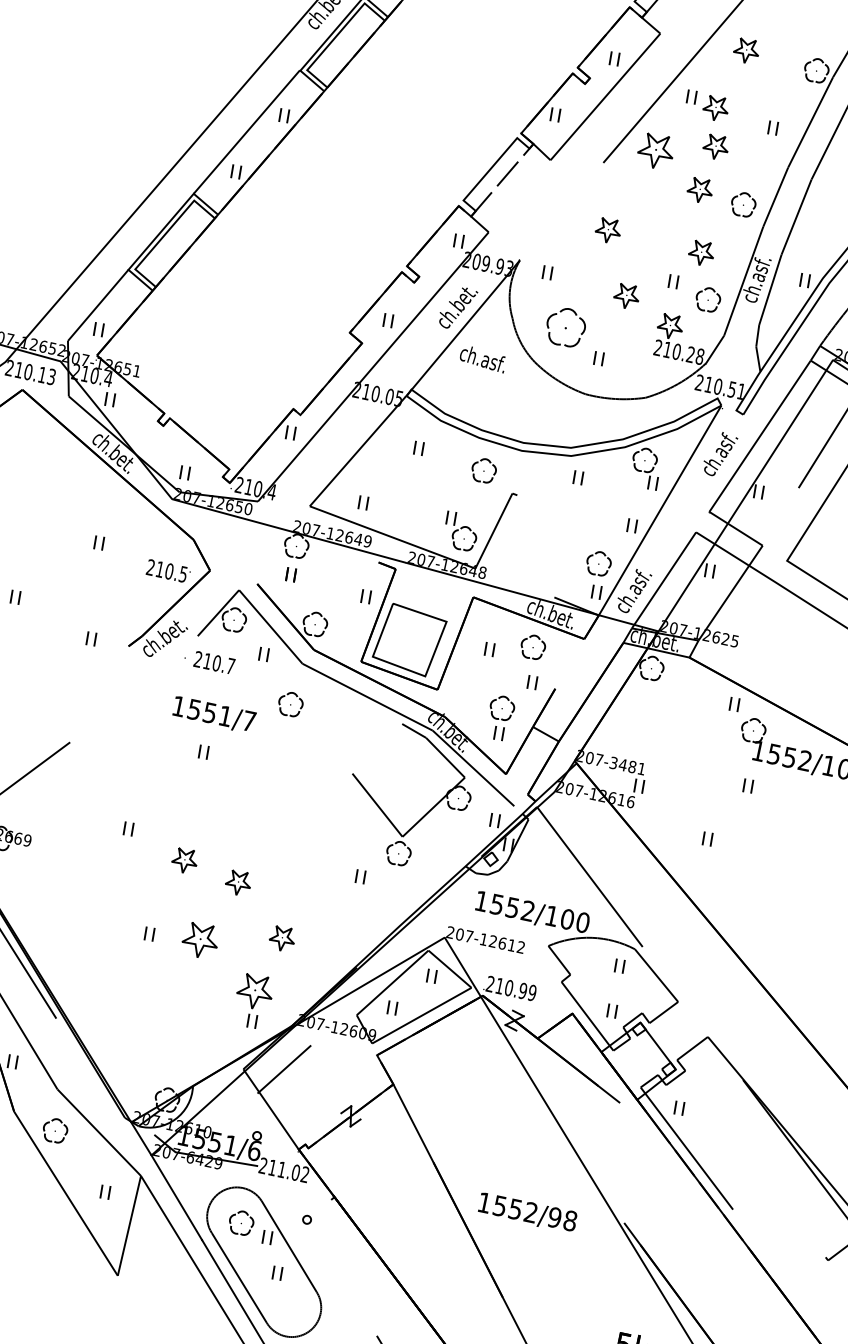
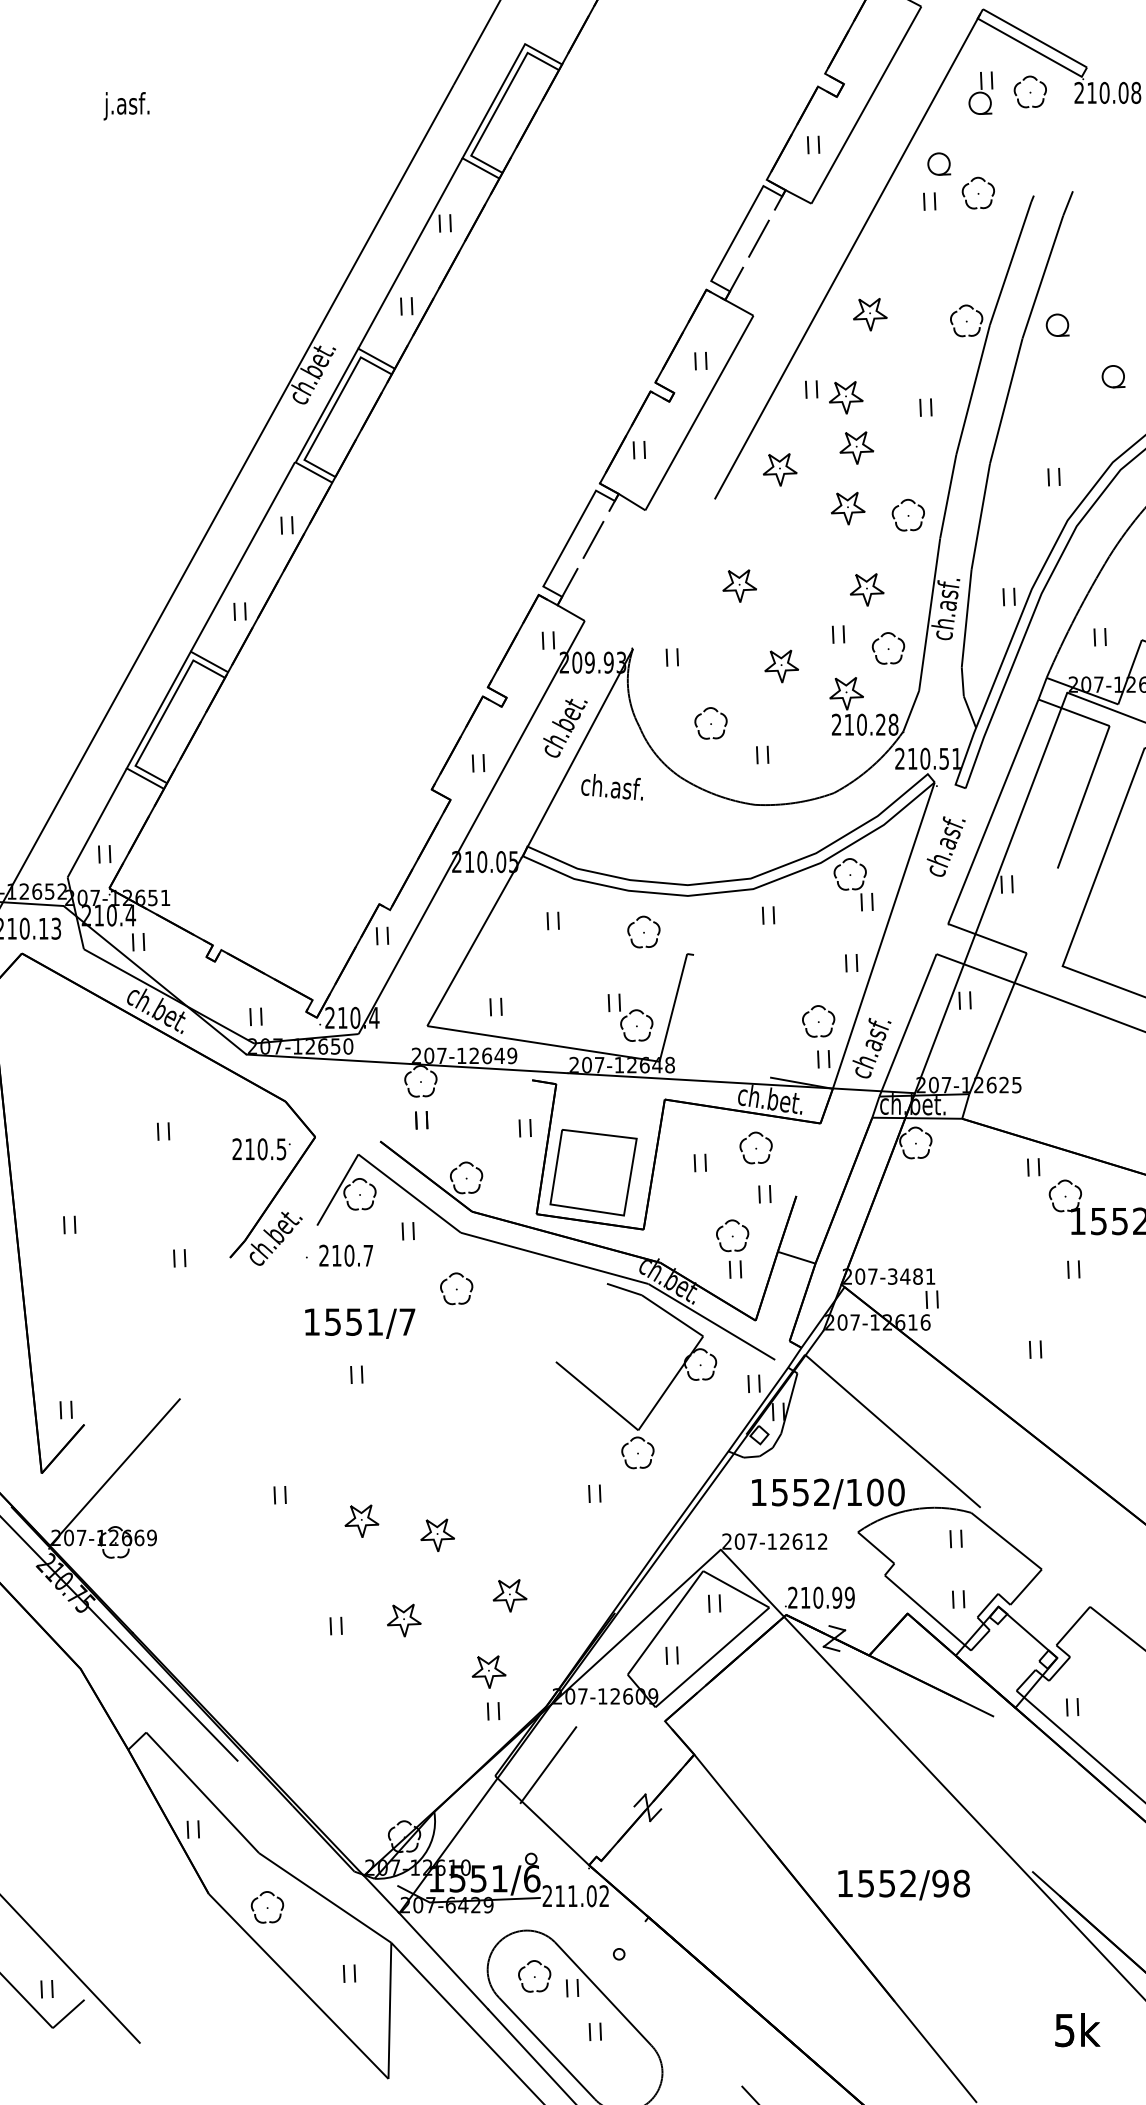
part: (656, 151) -> (780, 469), size x0.71
part: (565, 327) -> (710, 723), size x0.62
part: (200, 940) -> (404, 1620), size x0.71
part: (254, 991) -> (488, 1671), size x0.71

